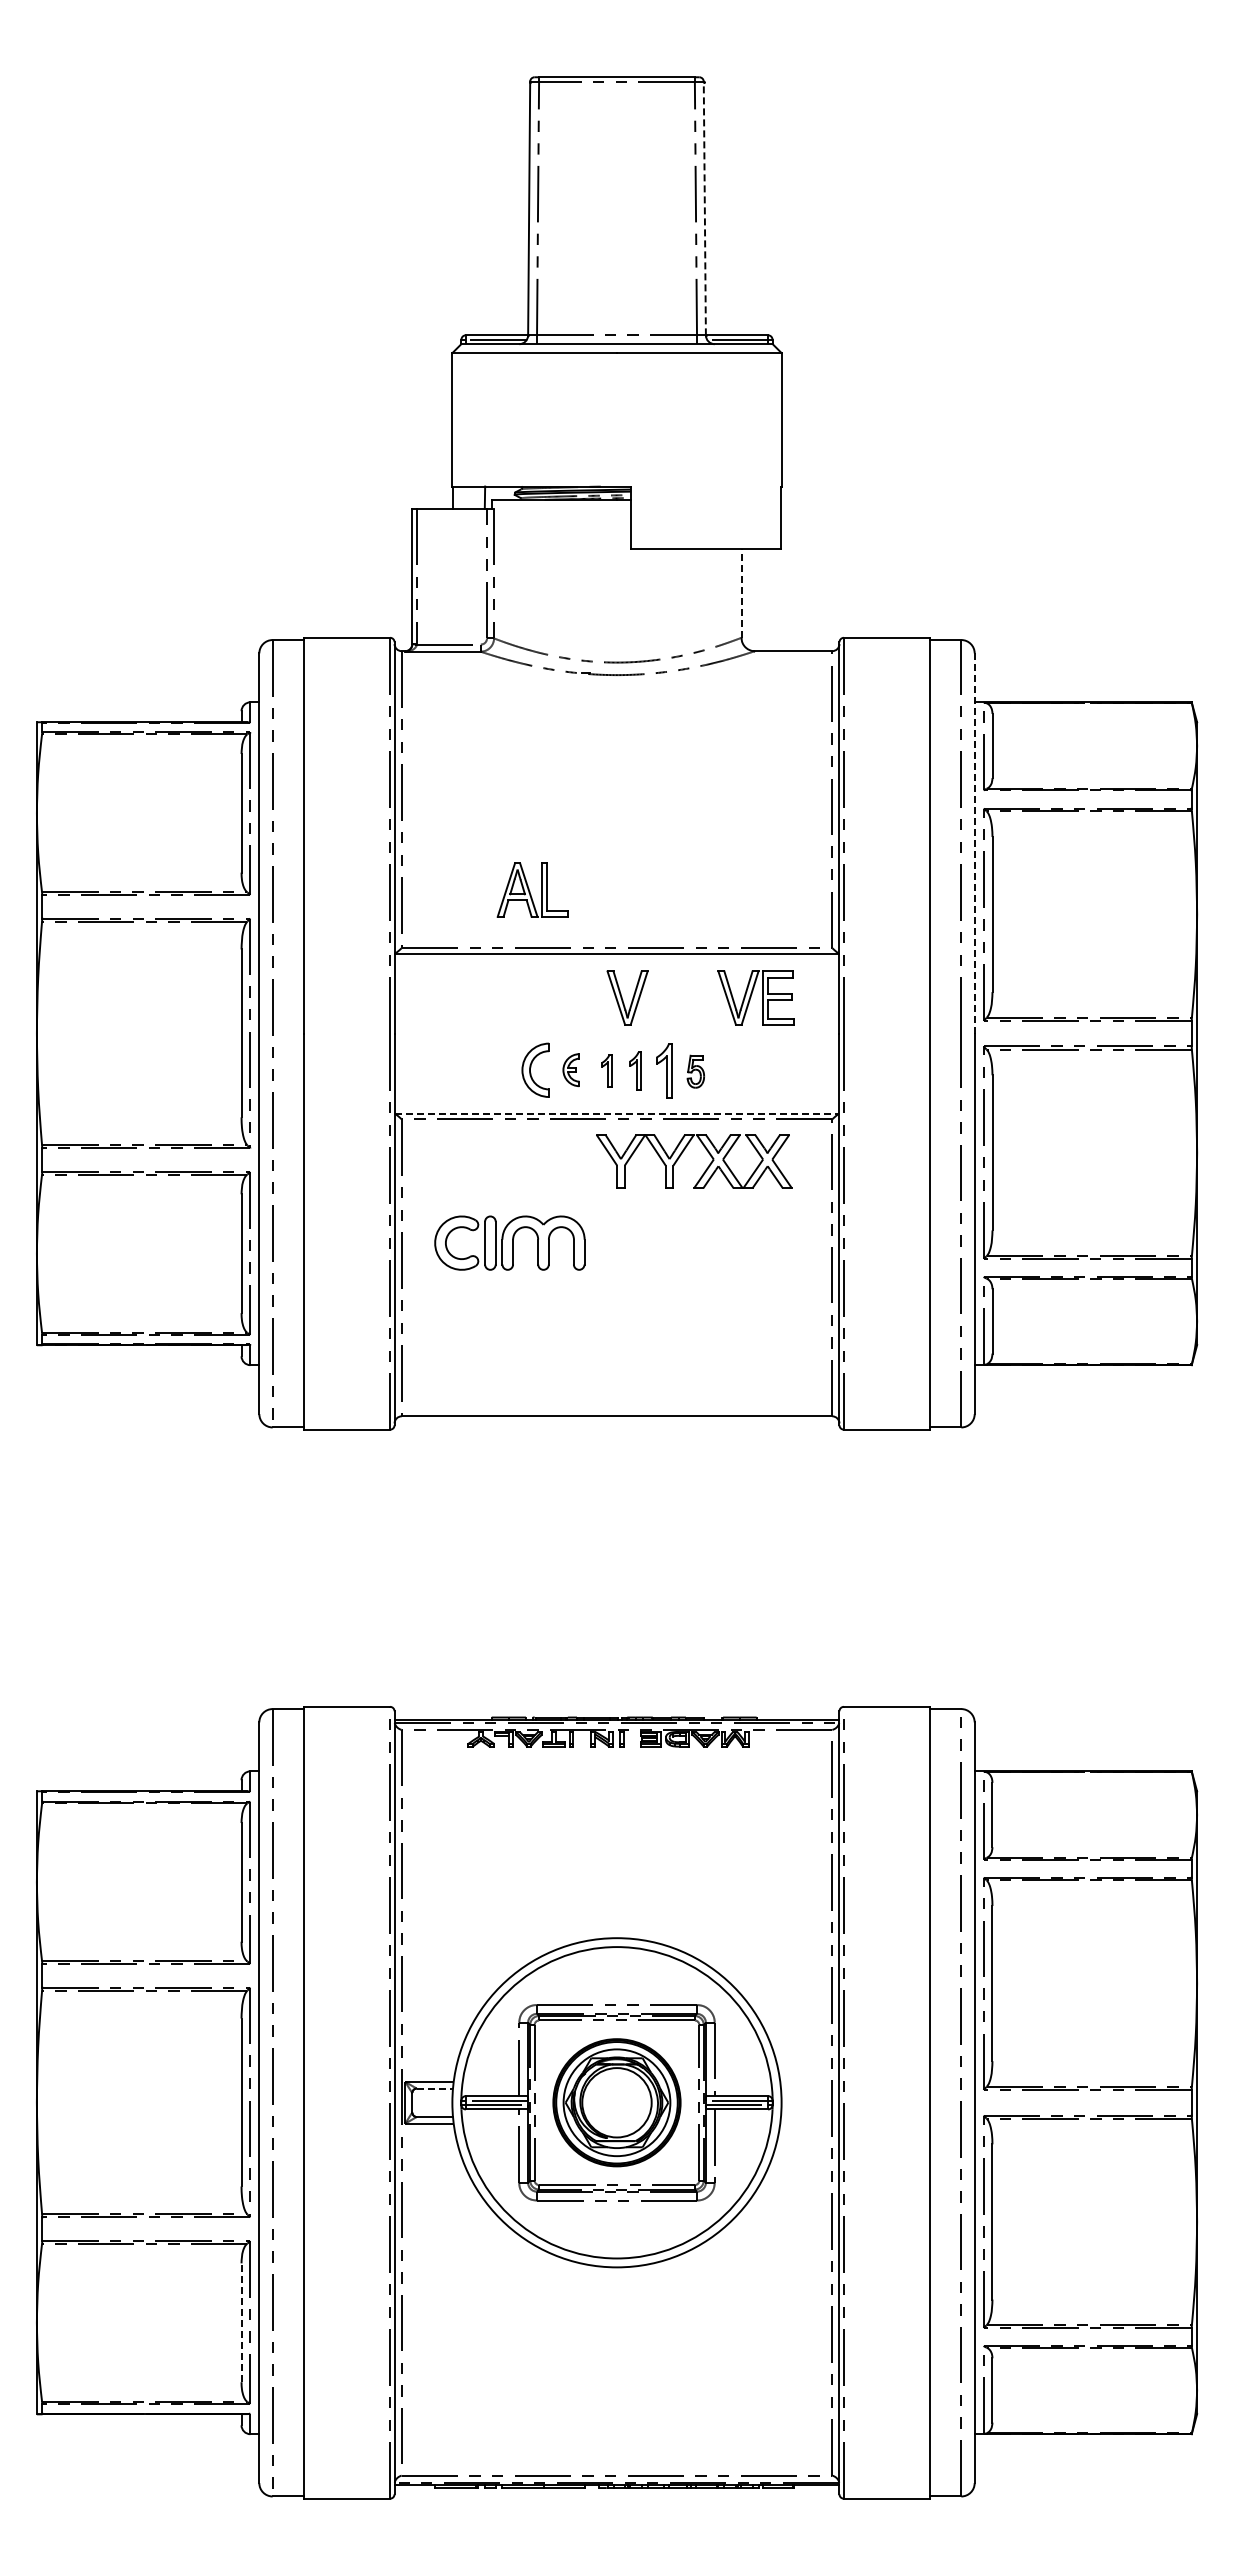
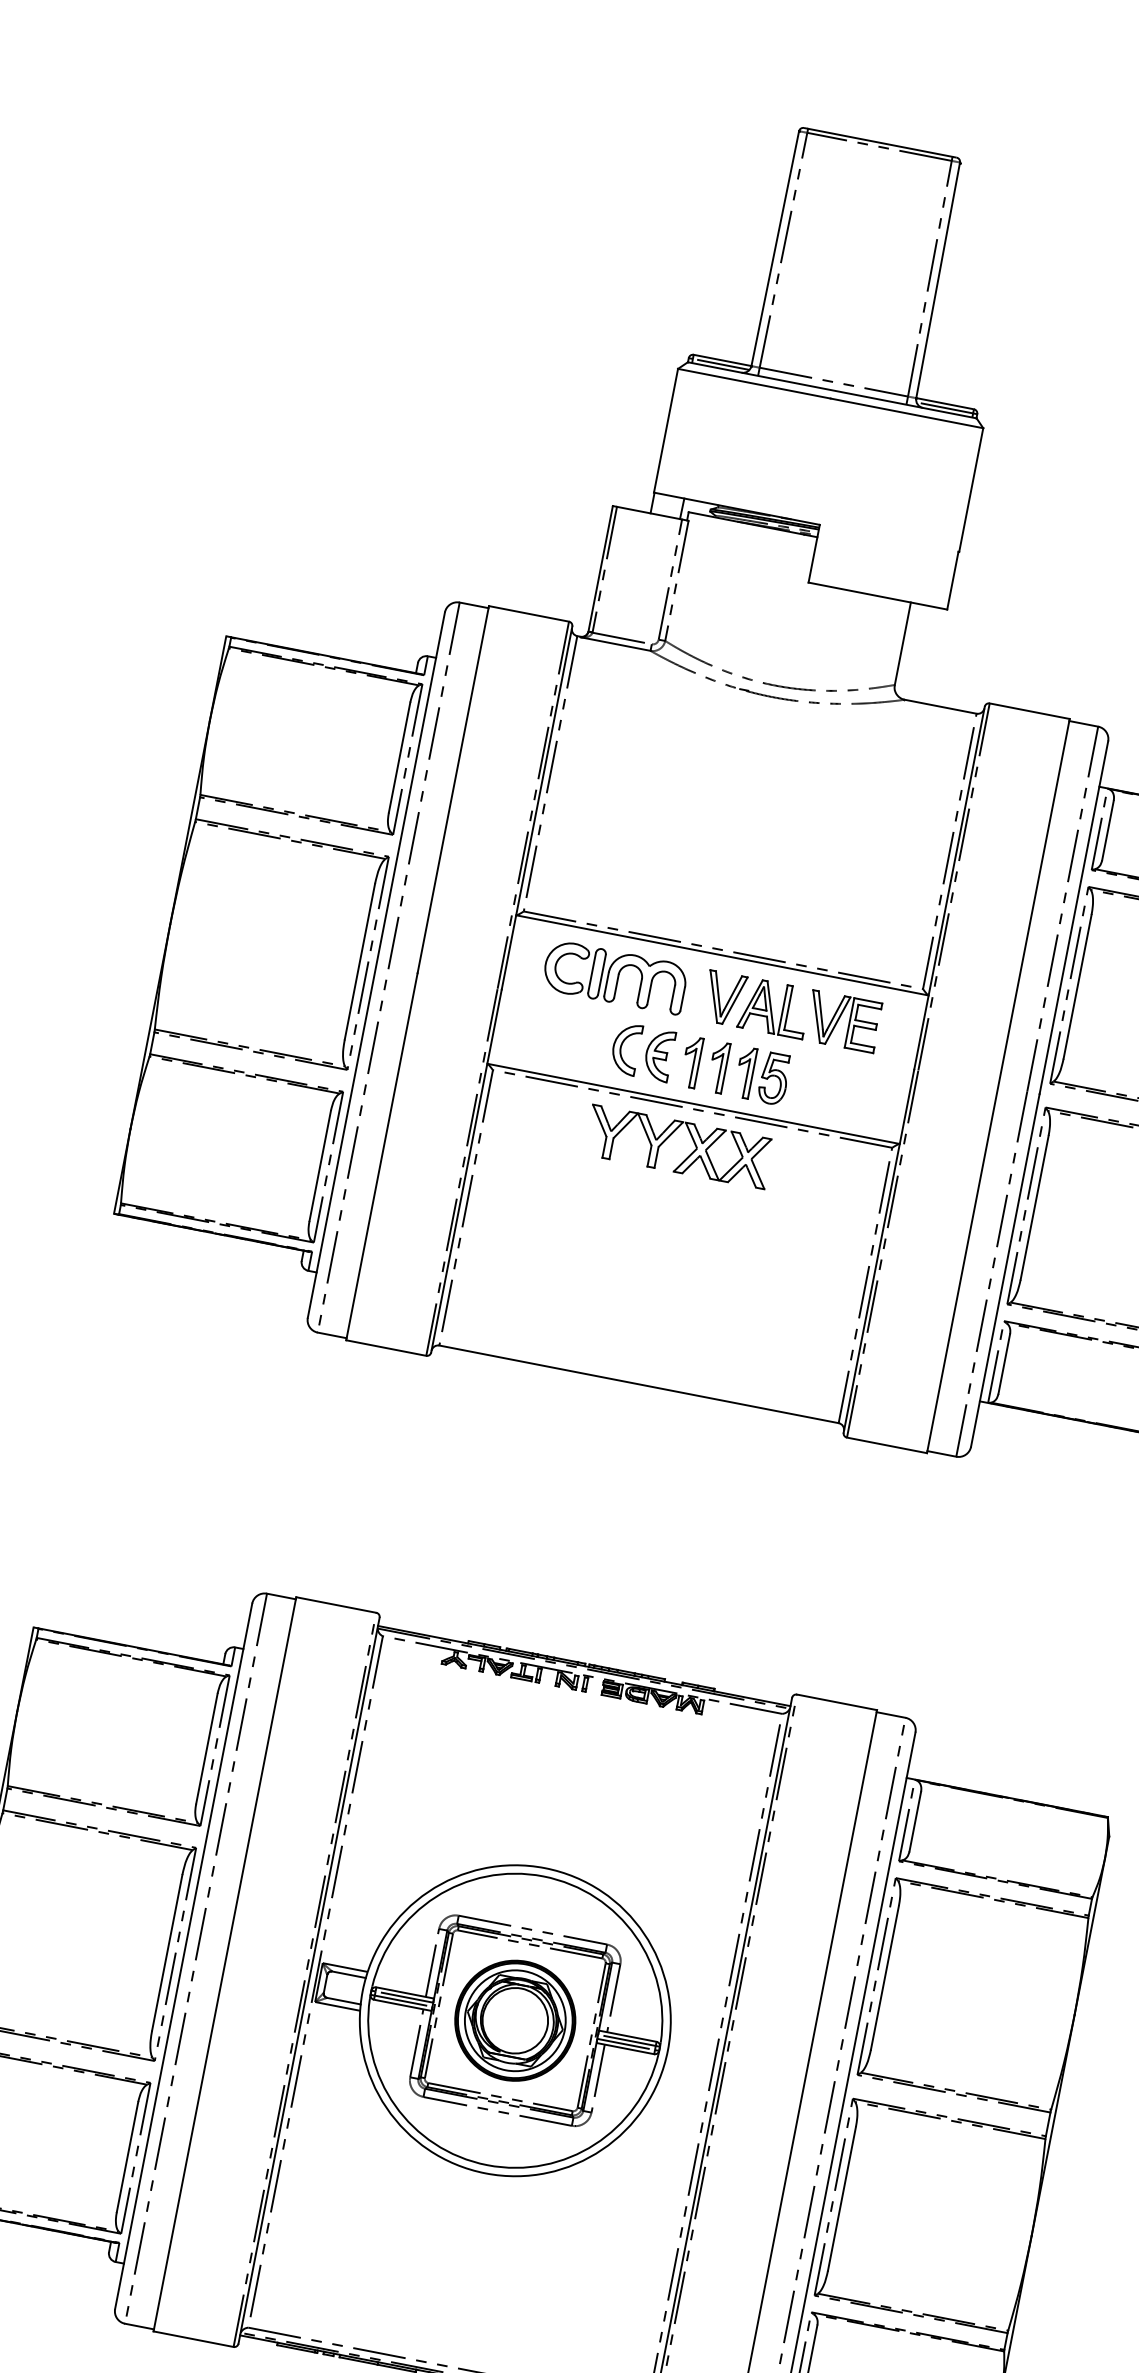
line: (704, 208) -> (937, 280), dashed -> solid
line: (741, 593) -> (902, 643), dashed -> solid
line: (974, 843) -> (1073, 917), dashed -> solid
part: (532, 889) -> (774, 1007), moved
part: (571, 1069) -> (659, 1054), size x1.67
part: (606, 1070) -> (691, 1061), size x1.67
part: (635, 1070) -> (718, 1067), size x1.43
part: (695, 1071) -> (773, 1078), size x1.67
line: (617, 1113) -> (694, 1103), dashed -> solid
part: (705, 1169) -> (687, 1156), moved
part: (509, 1242) -> (614, 976), moved
line: (435, 2088) -> (349, 1974), dashed -> solid
line: (241, 2322) -> (127, 2156), dashed -> solid

